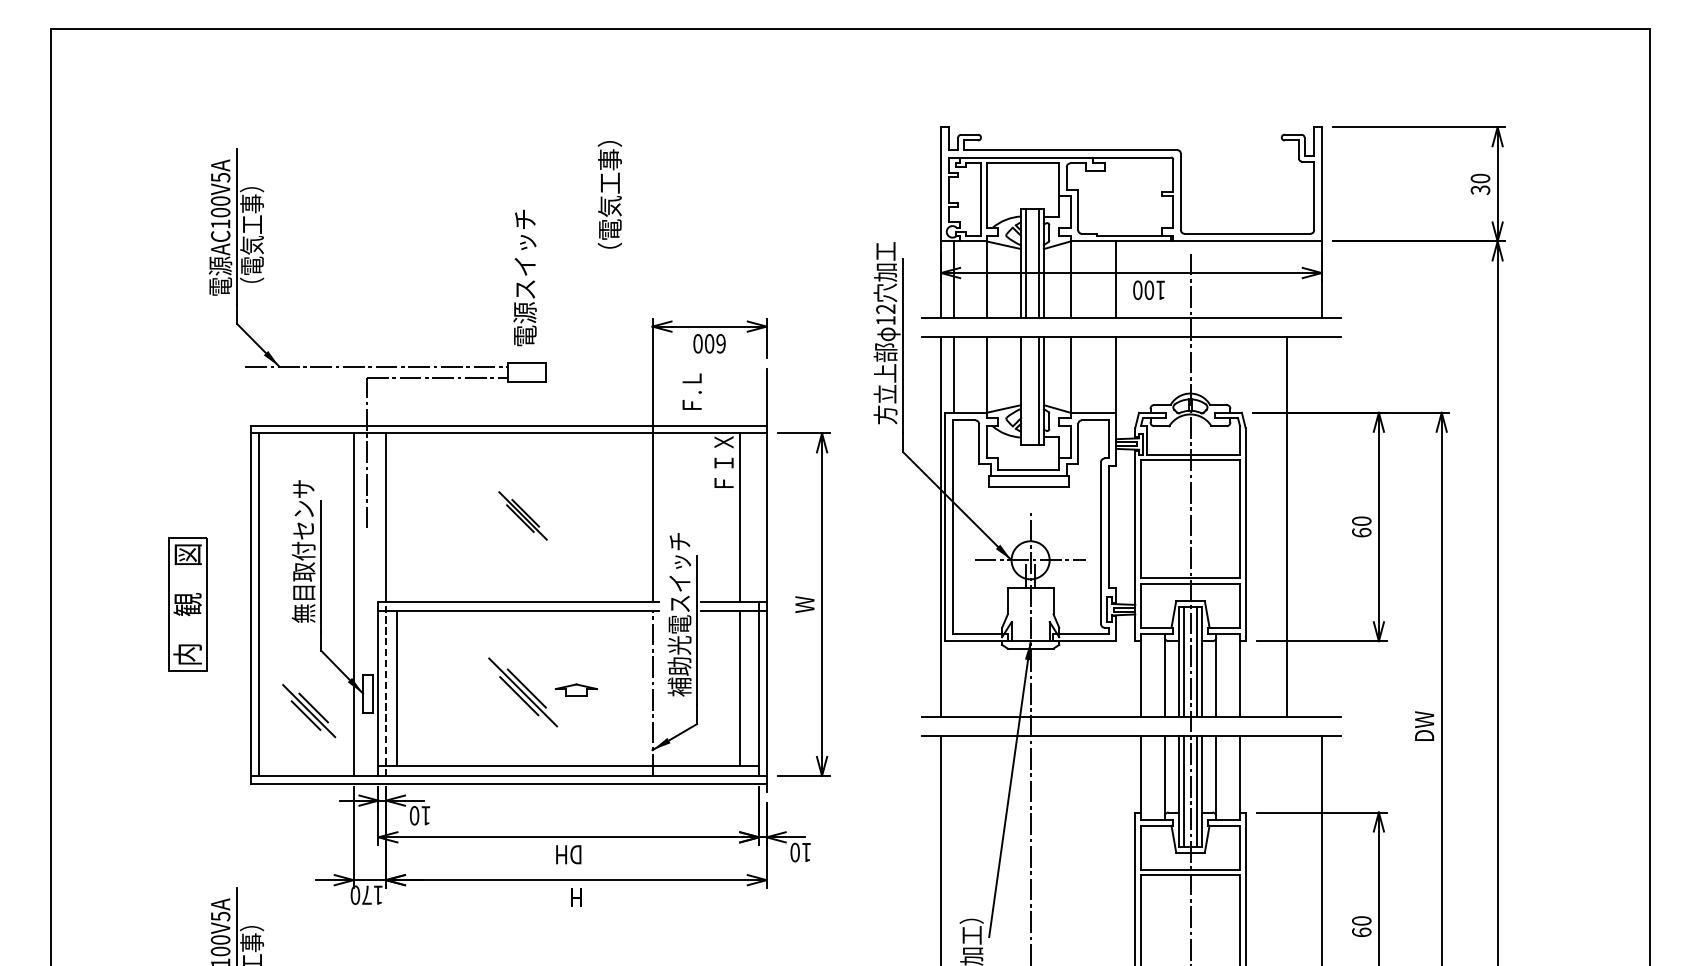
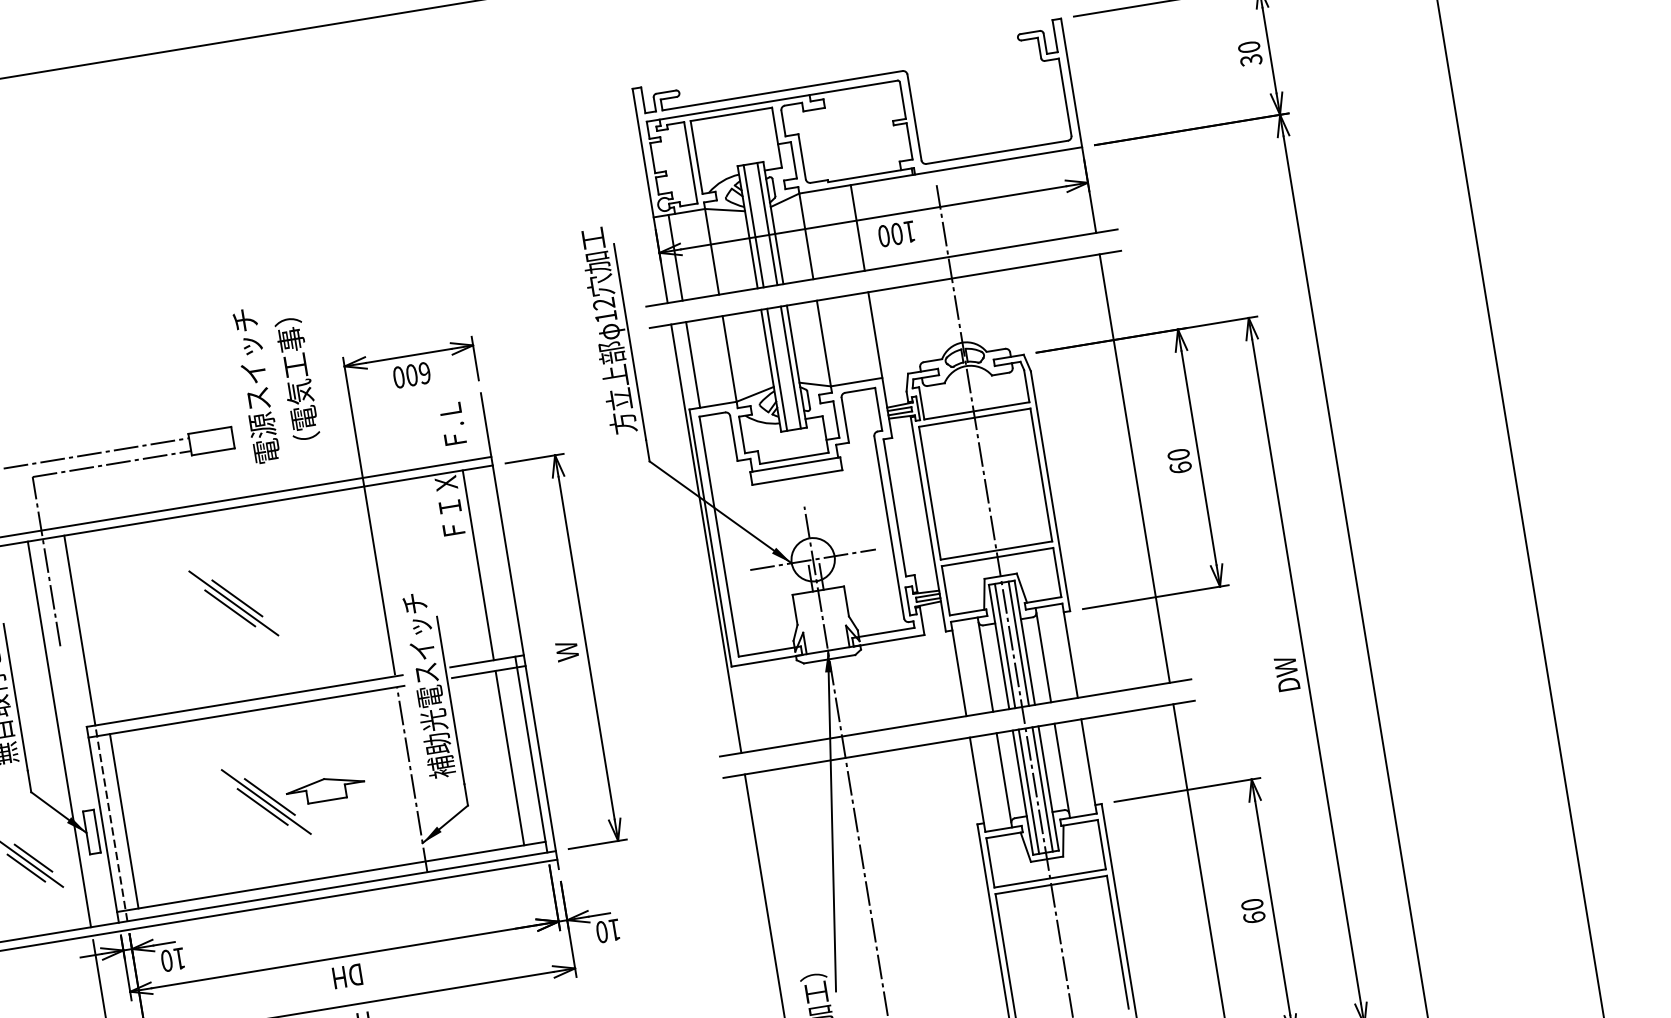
text: (609, 194) -> (296, 378), moved
text: (524, 277) -> (255, 385), moved
line: (1026, 390) -> (777, 369), added
text: (691, 391) -> (452, 423), moved
part: (522, 515) -> (233, 602), size x1.43
line: (1286, 526) -> (1134, 468), moved
part: (576, 689) -> (325, 788), size x1.67

